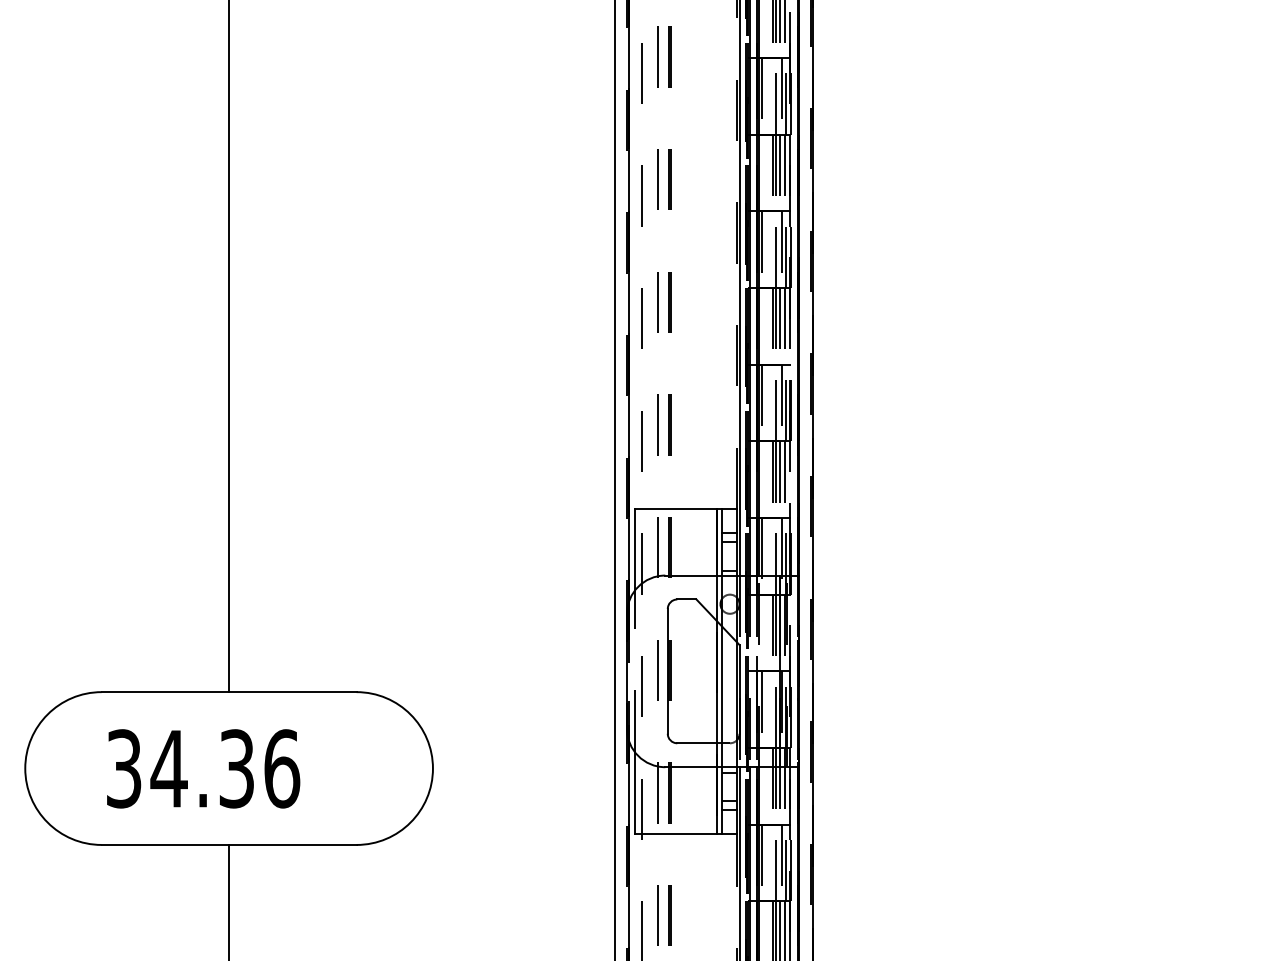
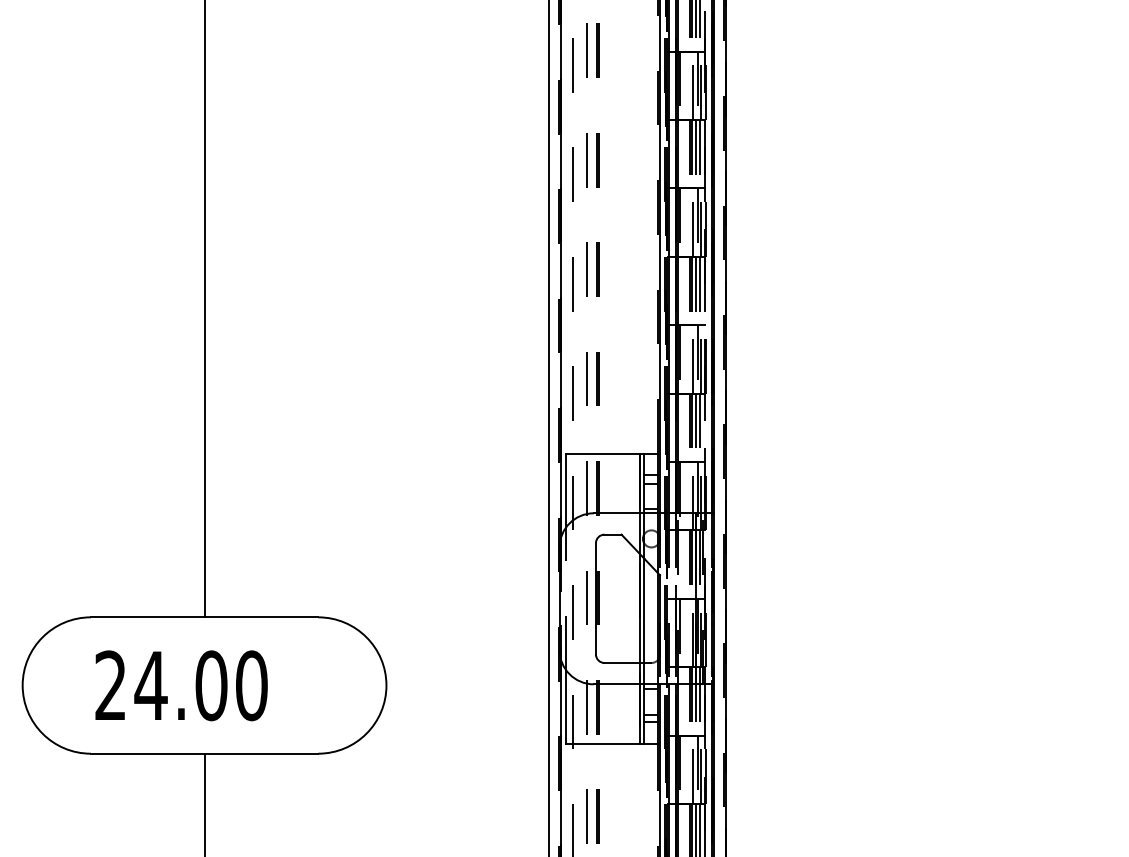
text: (203, 768) -> (181, 685), 34.36 -> 24.00

